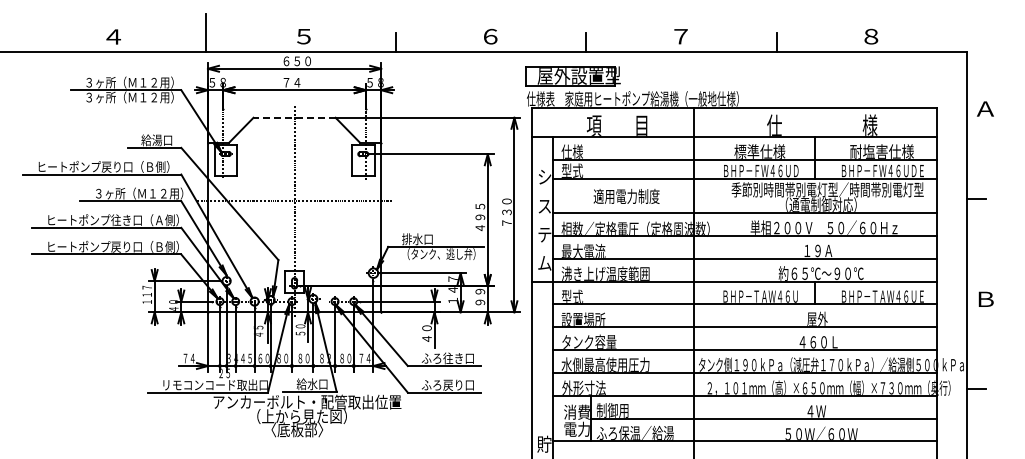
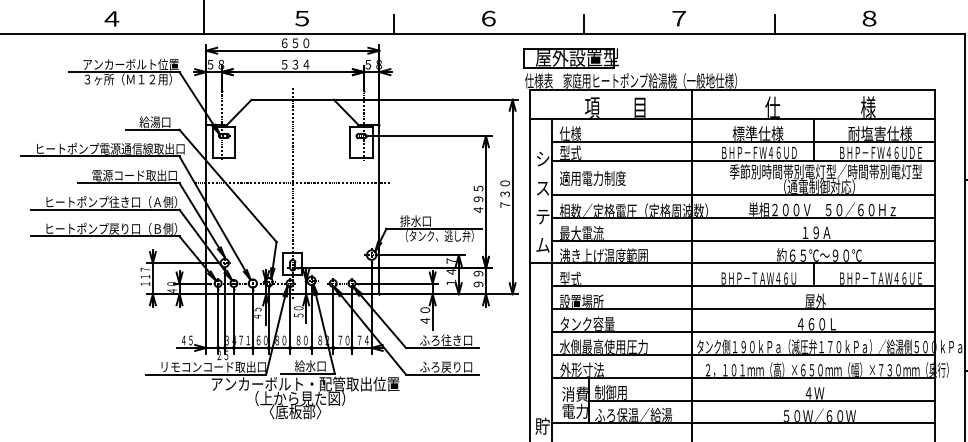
text: (132, 82) -> (130, 64), ３ヶ所（Ｍ１２用） -> アンカーボルト位置
text: (297, 82) -> (295, 64), ７４ -> ５３４
line: (294, 117) -> (292, 99), dashed -> solid
text: (143, 166) -> (141, 148), ヒートポンプ戻り口（Ｂ側） -> ヒートポンプ電源通信線取出口
text: (138, 193) -> (136, 175), ３ヶ所（Ｍ１２用） -> 電源コード取出口
text: (626, 196) -> (592, 178), moved
text: (188, 358) -> (186, 340), ７４ -> ４５
text: (246, 358) -> (244, 340), ４５ -> ７１
text: (341, 358) -> (339, 340), ８０ -> ７０

